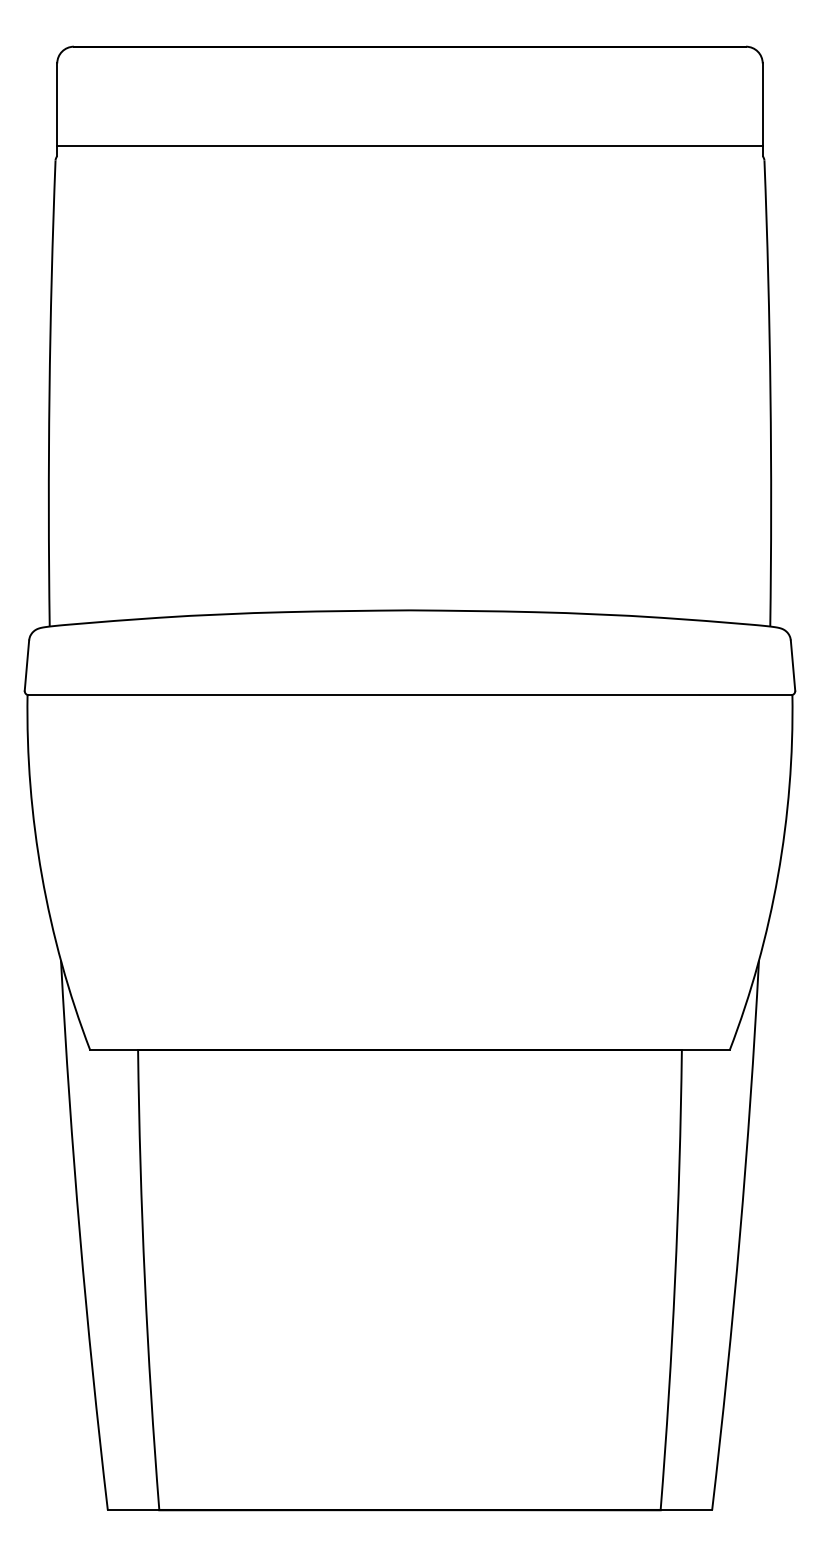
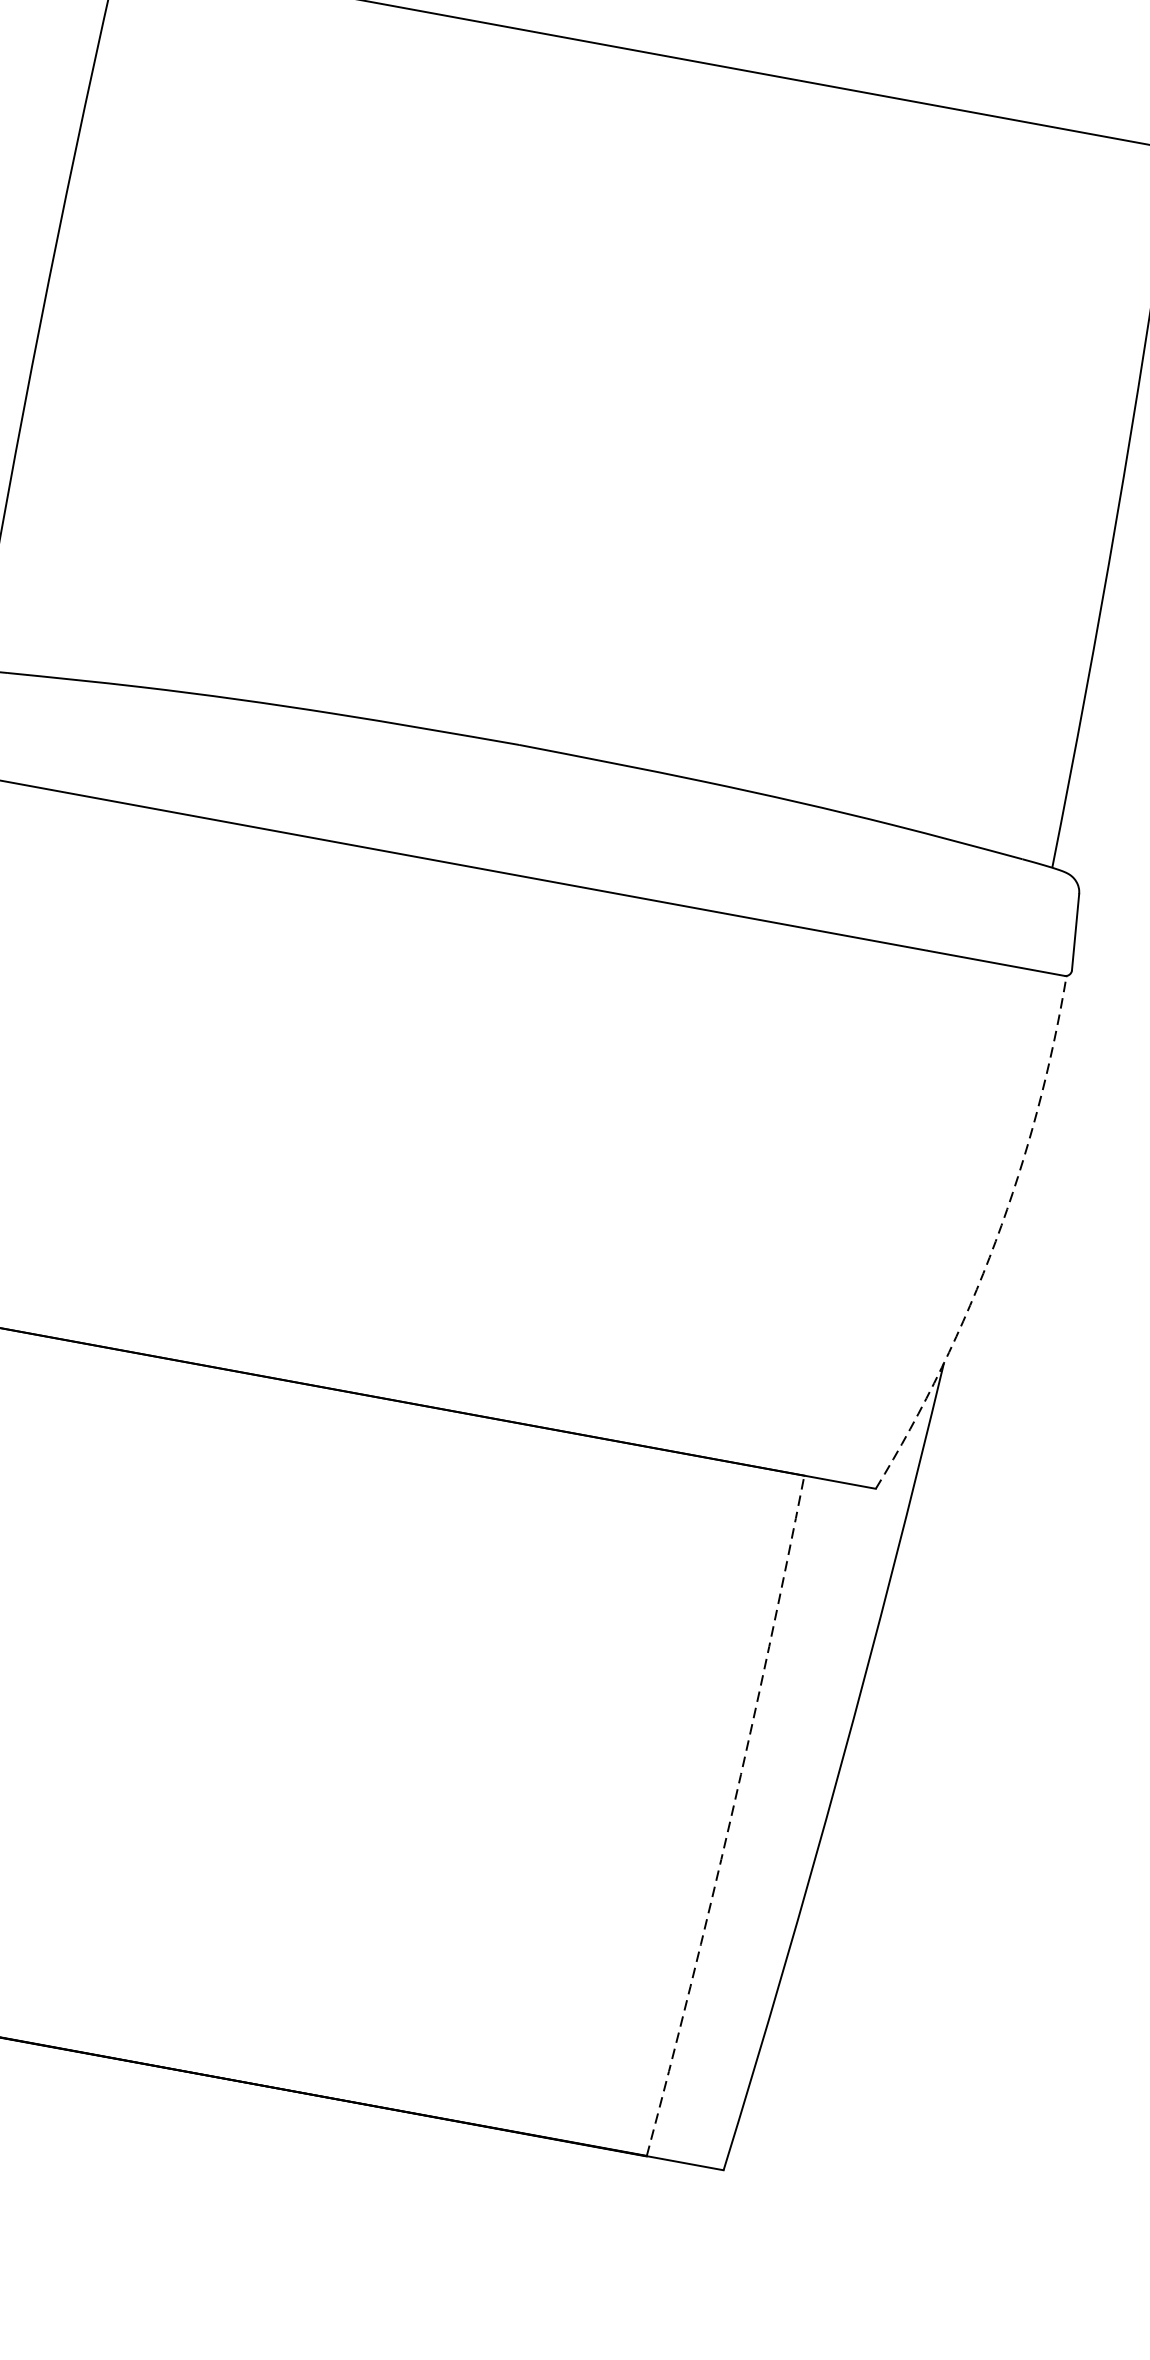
arc: (778, 875) -> (996, 1241), solid -> dashed
arc: (675, 1280) -> (731, 1817), solid -> dashed

